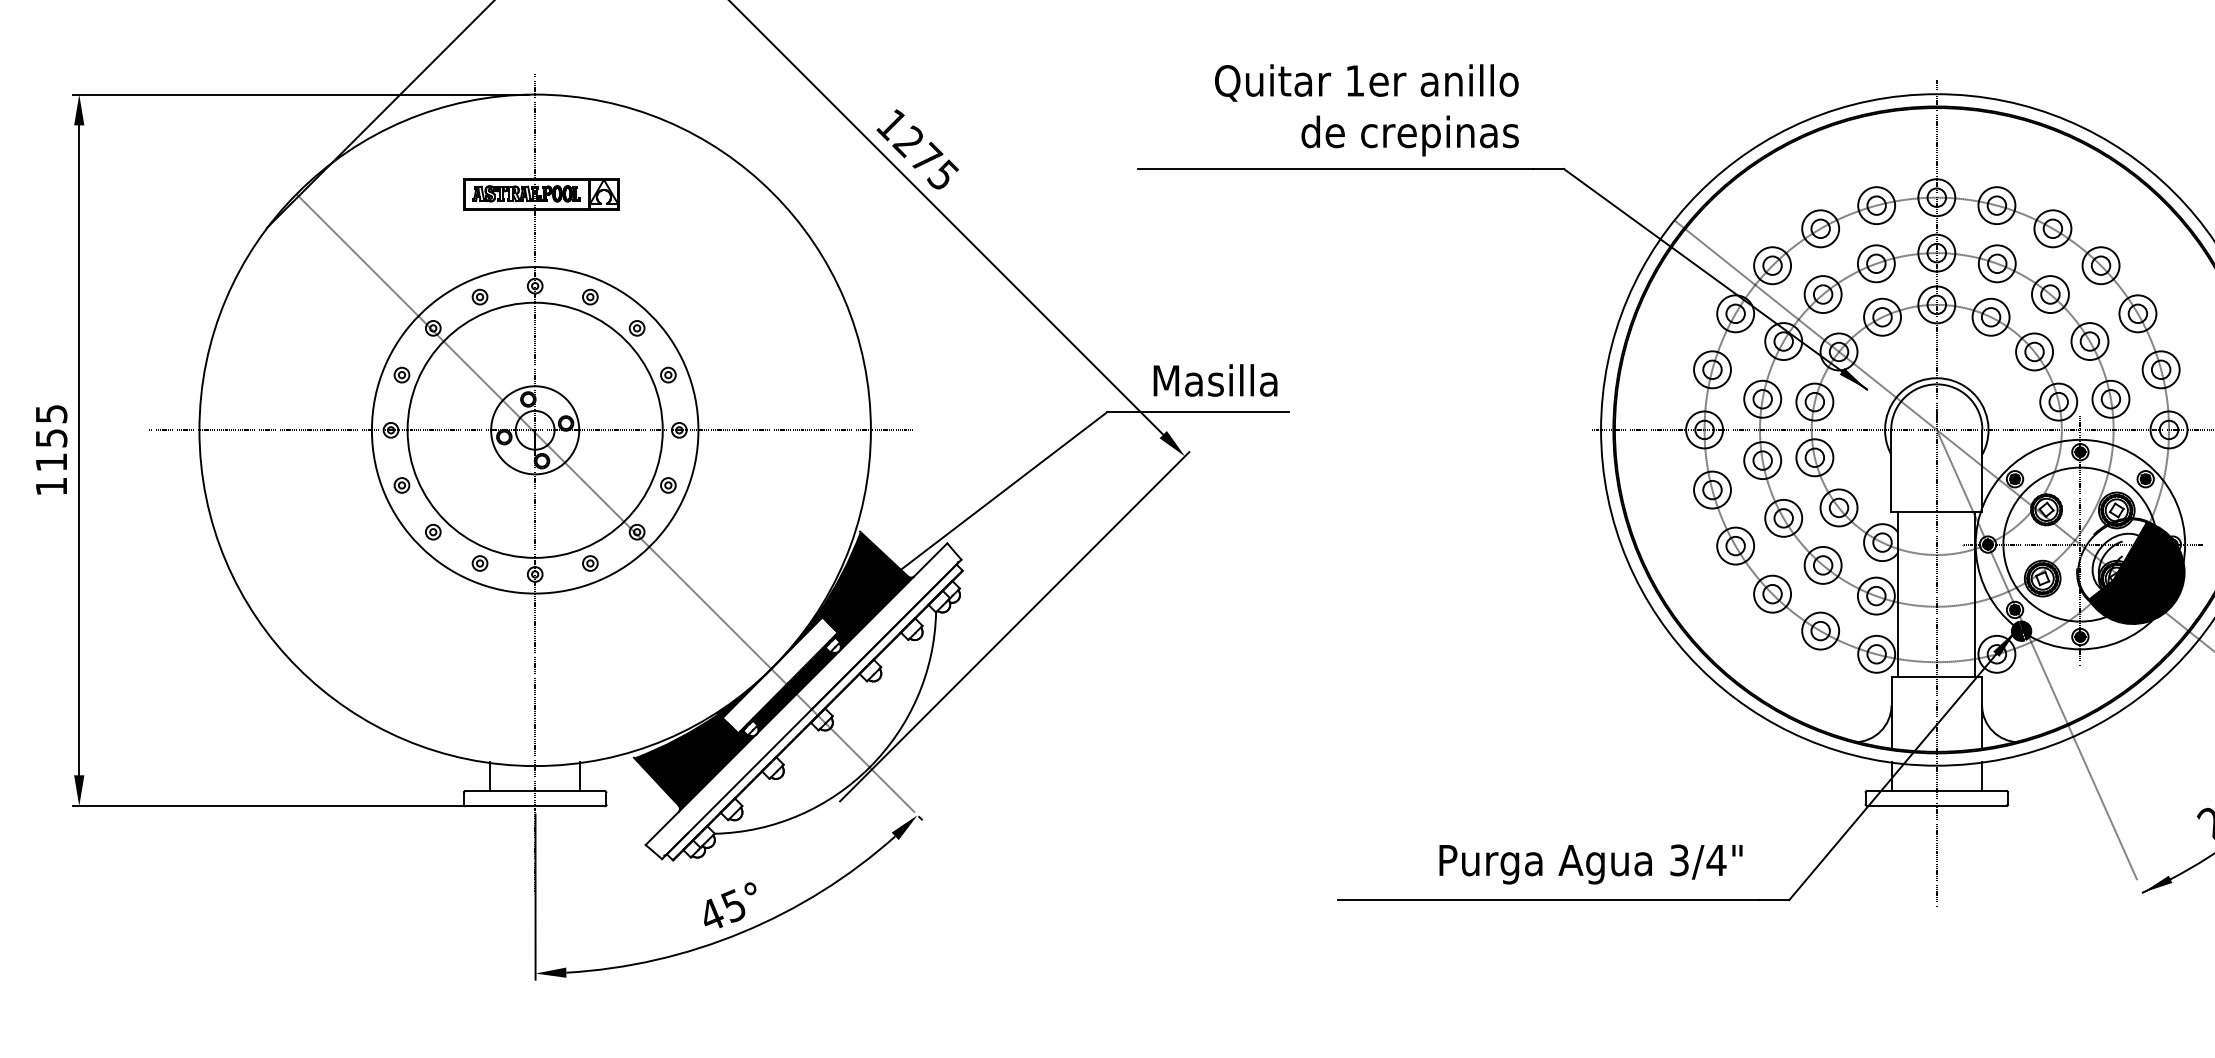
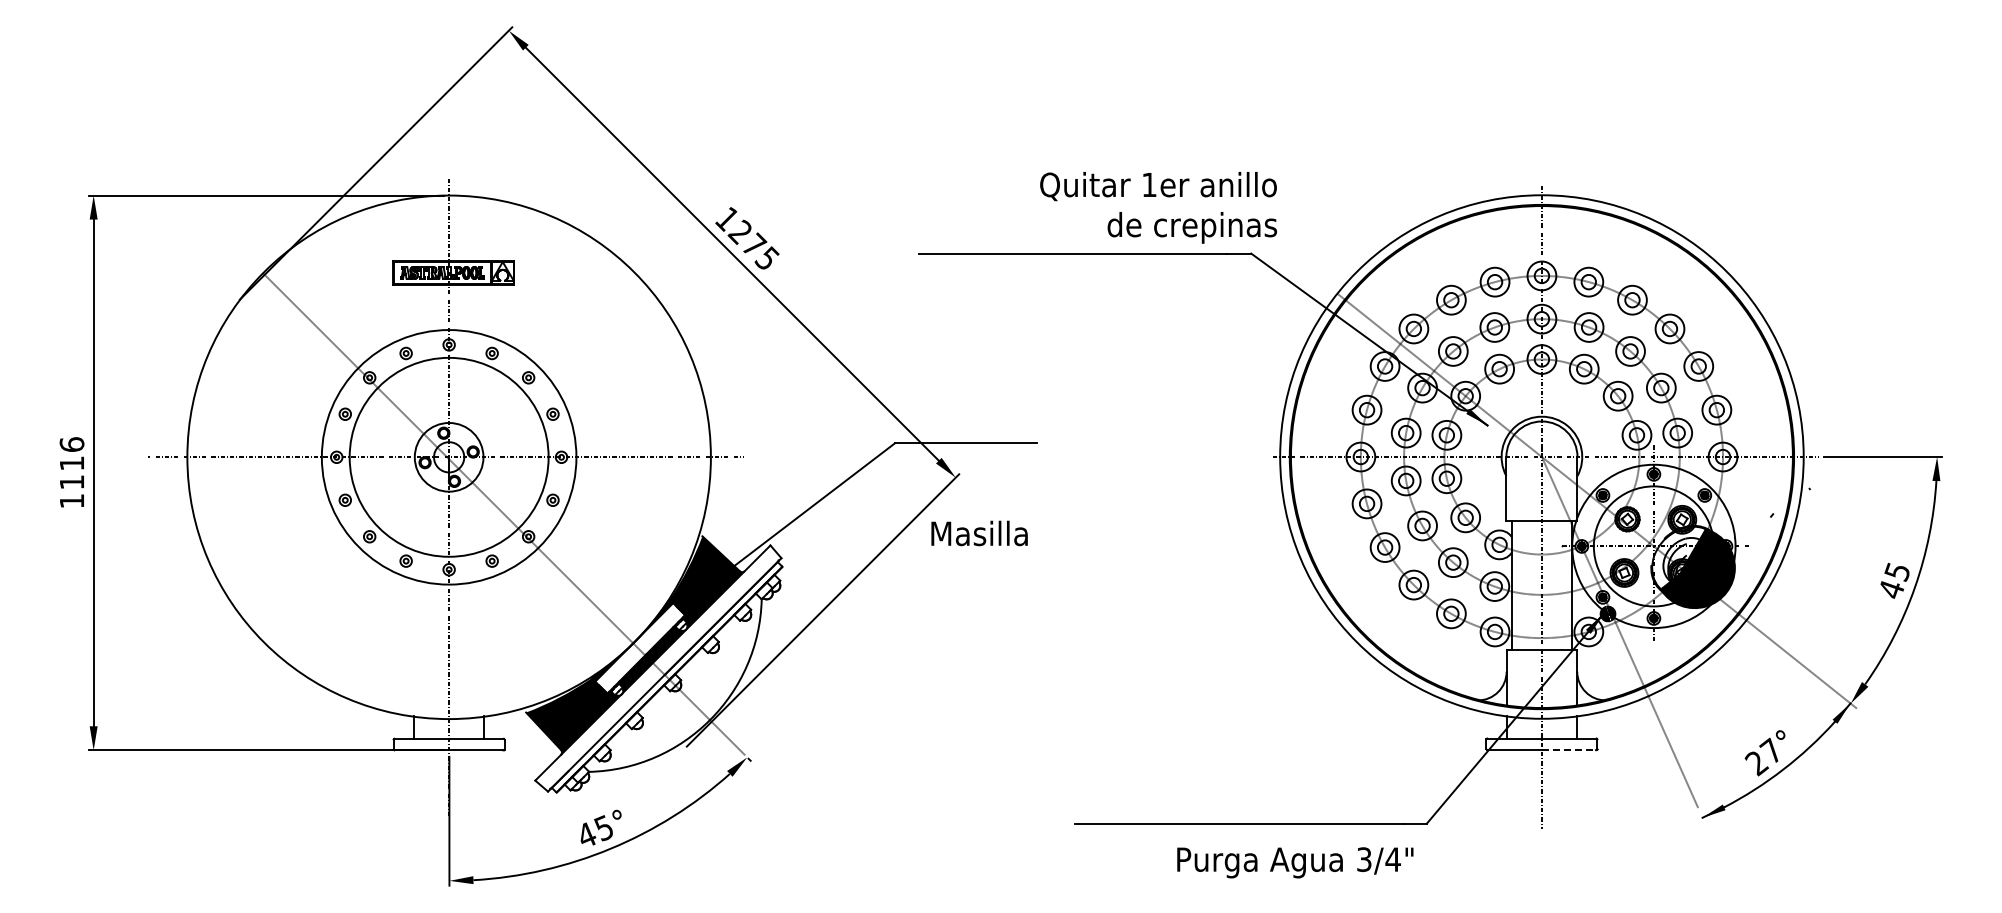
text: (1366, 109) -> (1158, 207), moved
text: (1215, 380) -> (979, 533), moved
text: (50, 425) -> (71, 453), 1155 -> 1116
line: (1972, 806) -> (1569, 750), solid -> dashed
text: (1591, 864) -> (1295, 862), moved

